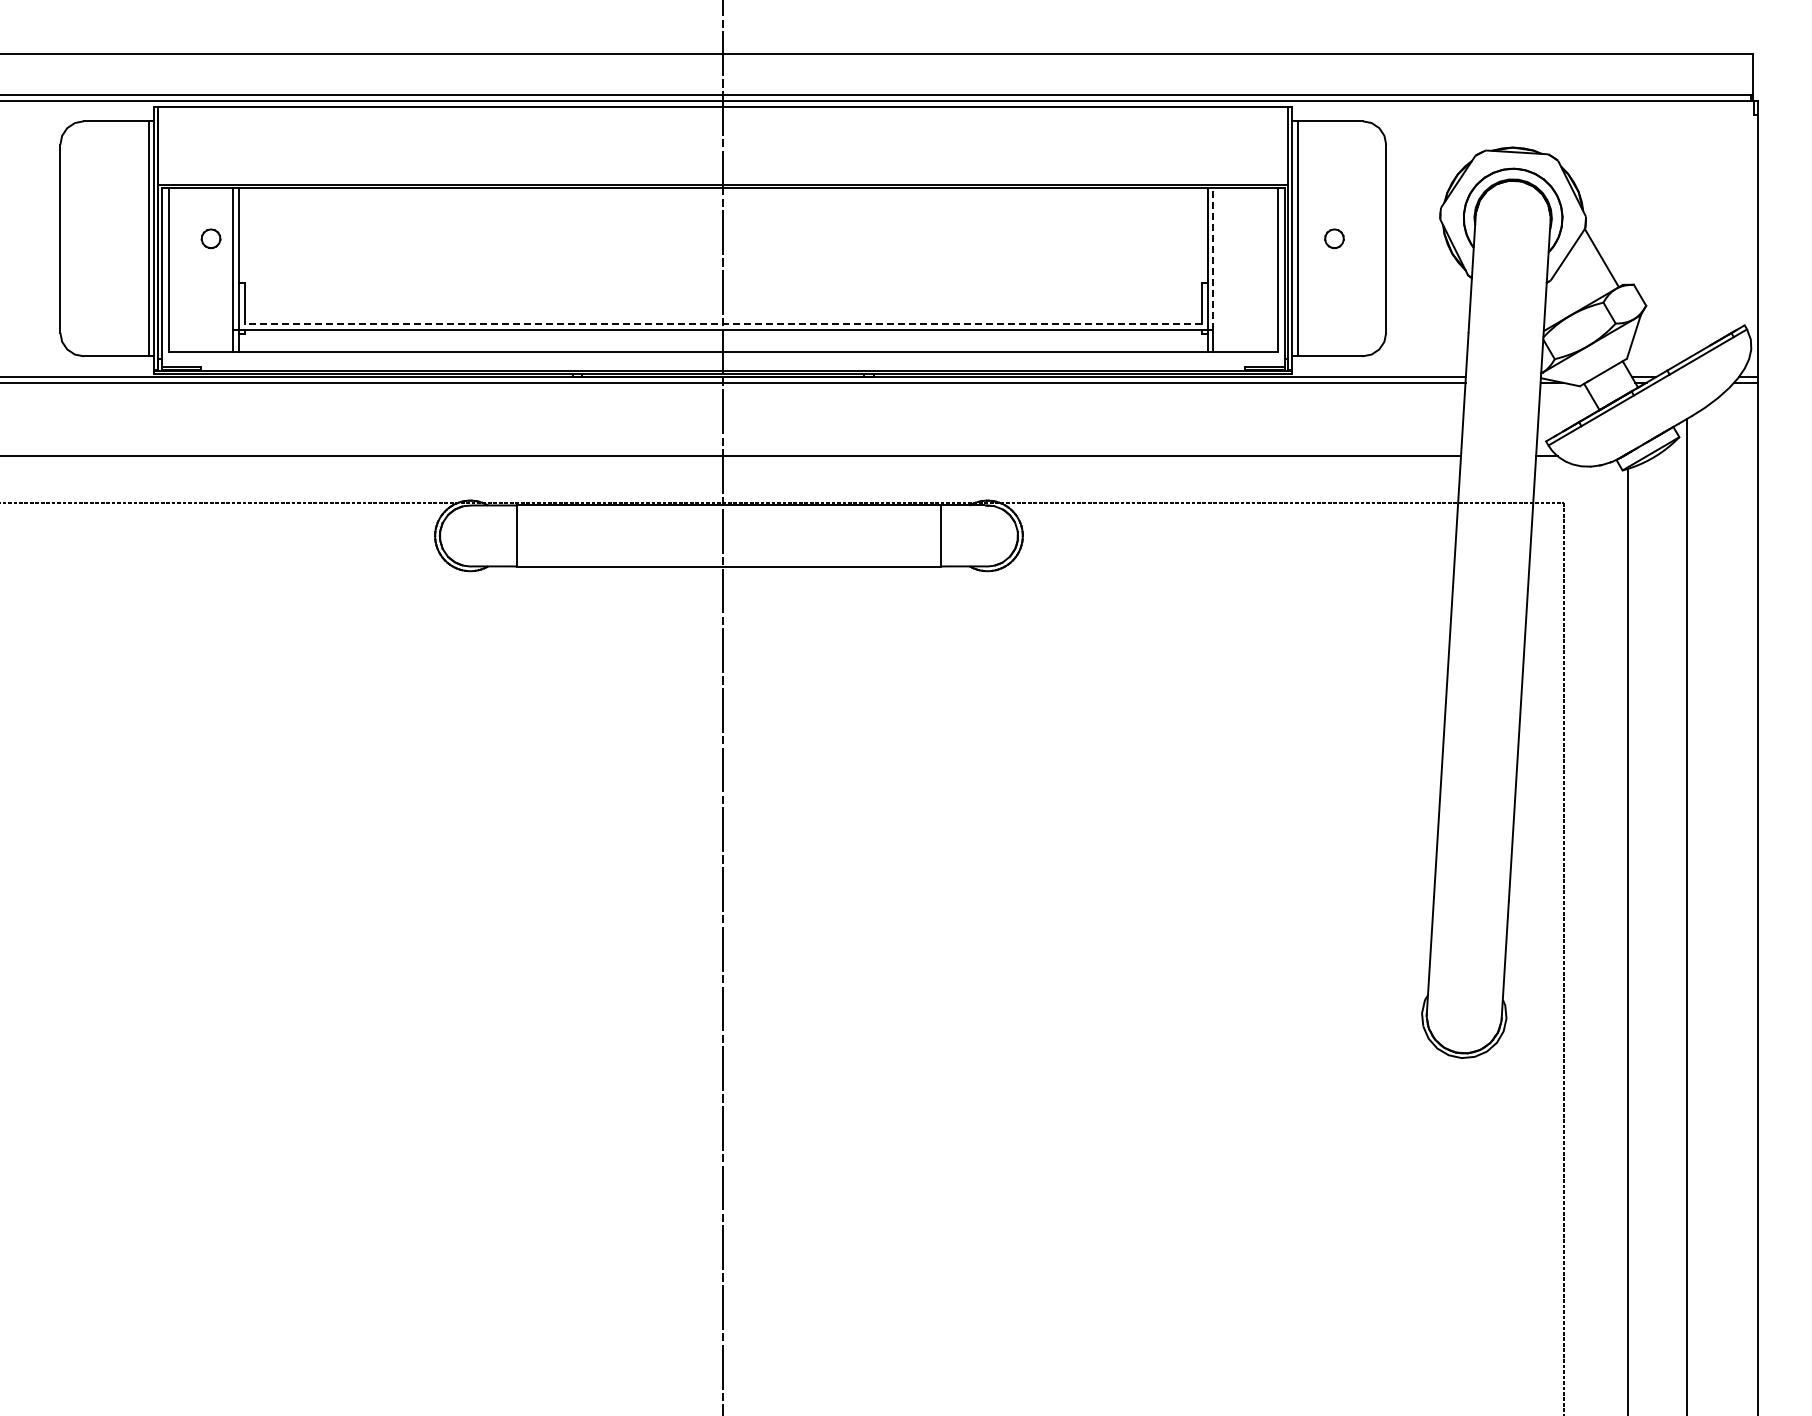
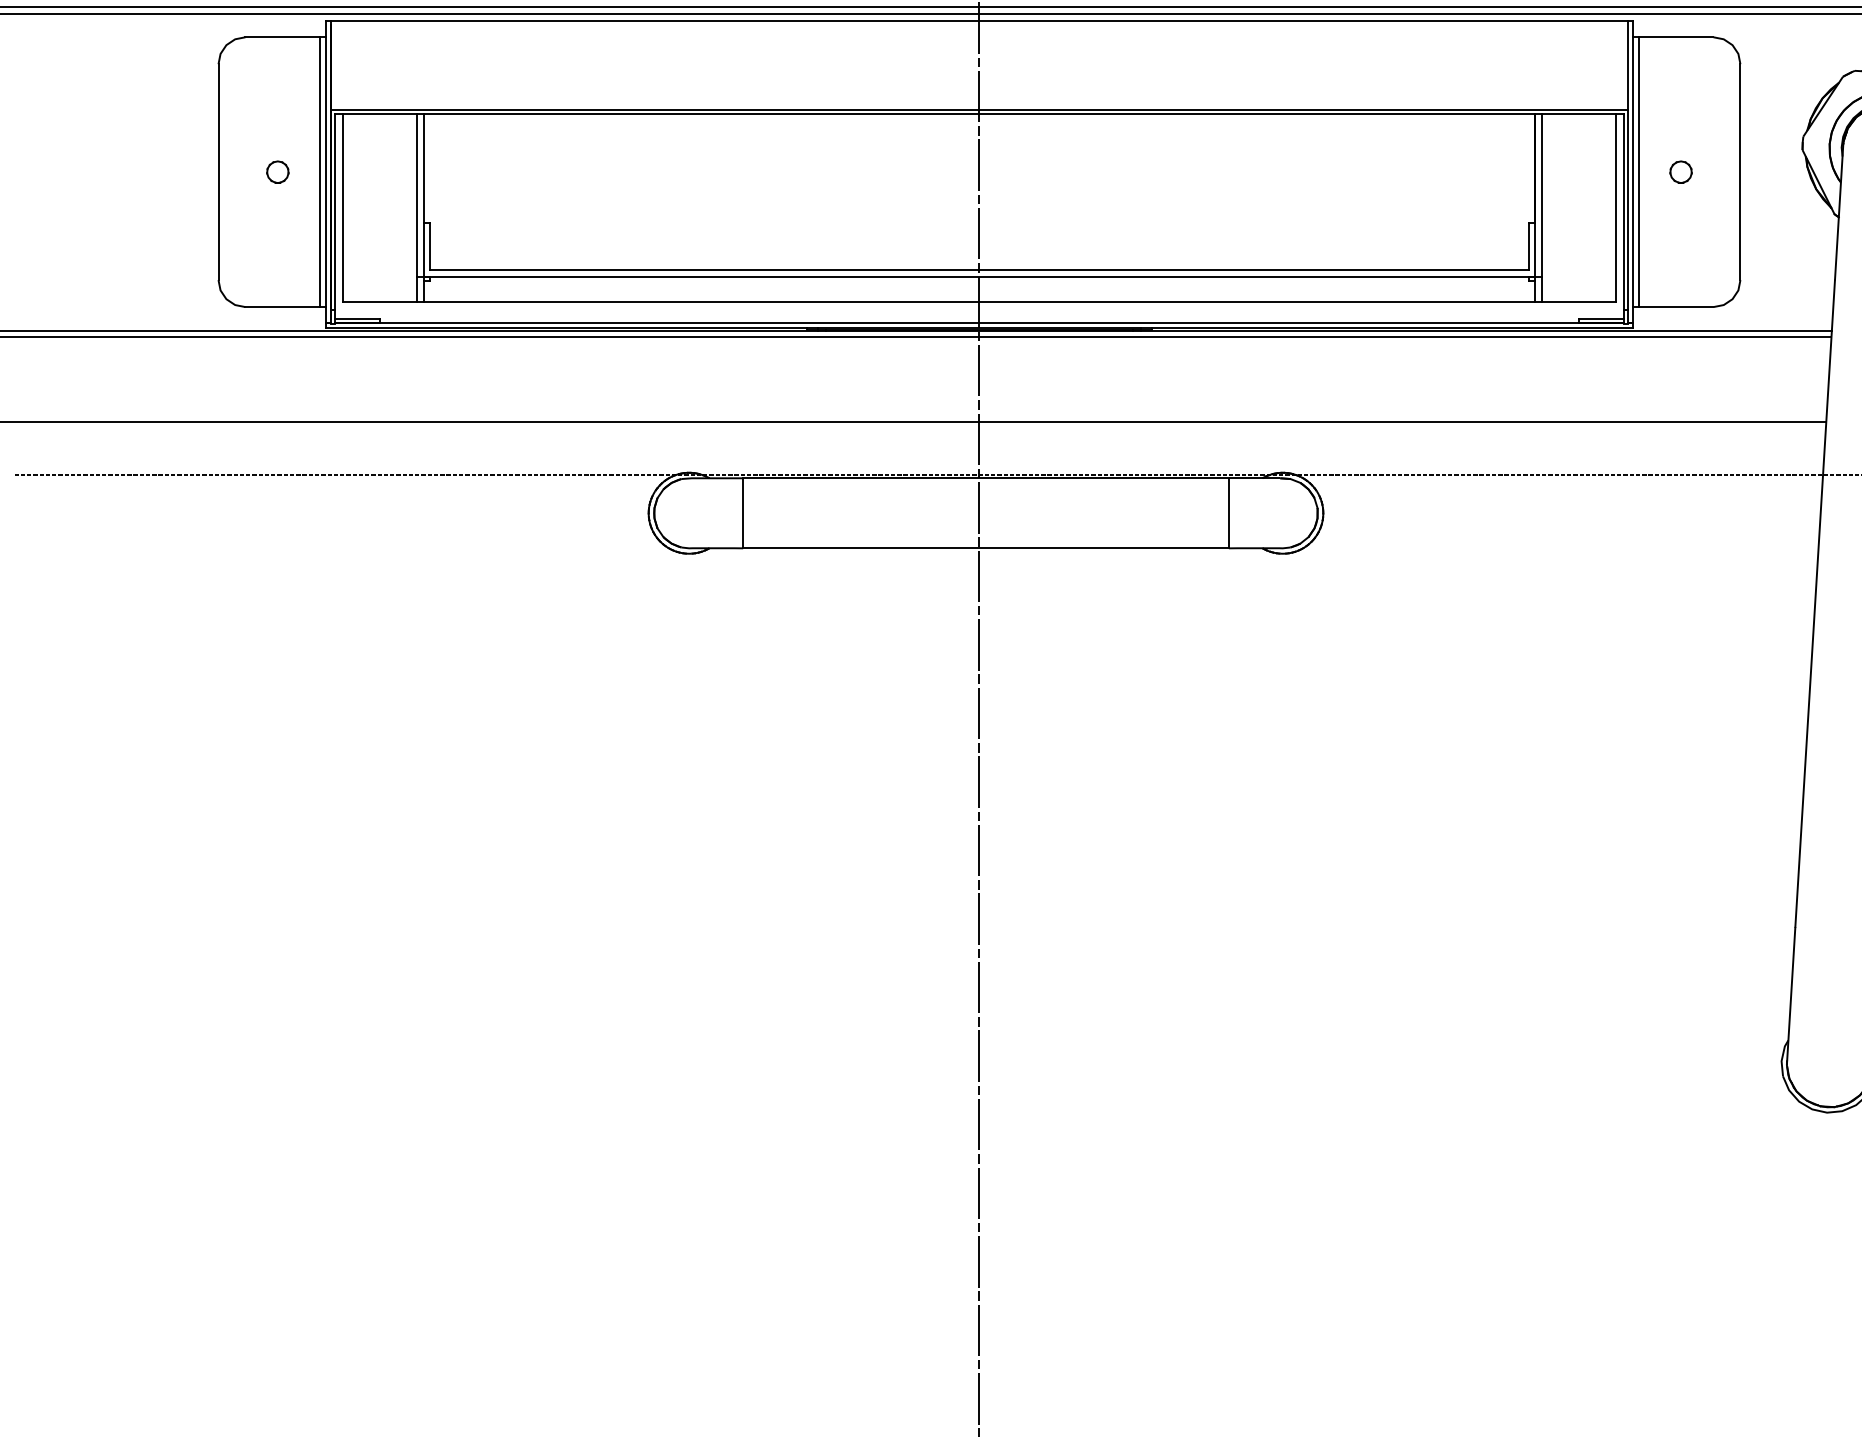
part: (210, 238) -> (277, 171), moved
line: (1213, 258) -> (1542, 194), dashed -> solid
line: (723, 324) -> (979, 270), dashed -> solid

